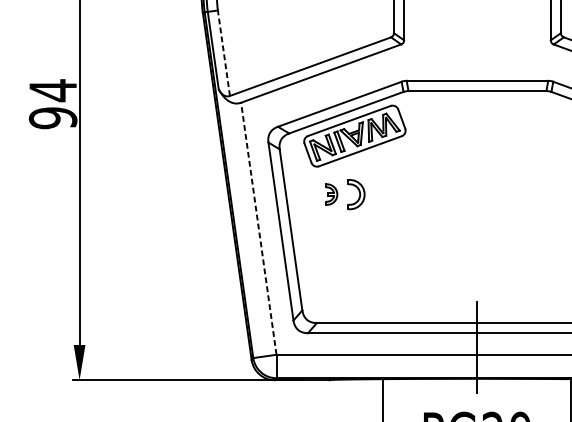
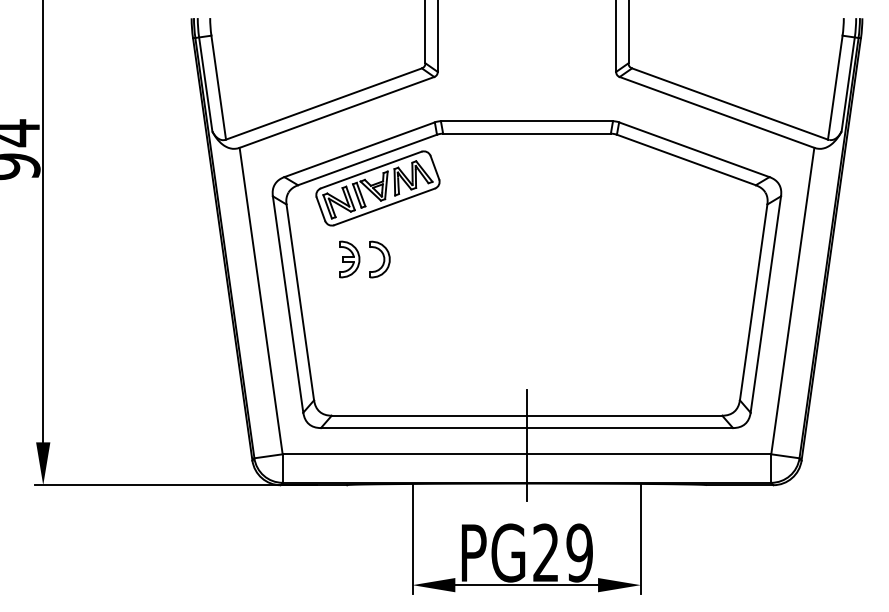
line: (223, 53) -> (218, 87), dashed -> solid
part: (331, 194) -> (349, 259), size x1.43
line: (259, 229) -> (261, 301), dashed -> solid

